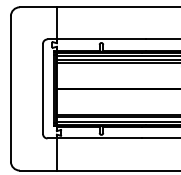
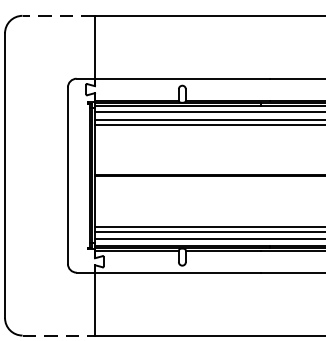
line: (38, 7) -> (59, 16), solid -> dashed
line: (38, 170) -> (59, 335), solid -> dashed

